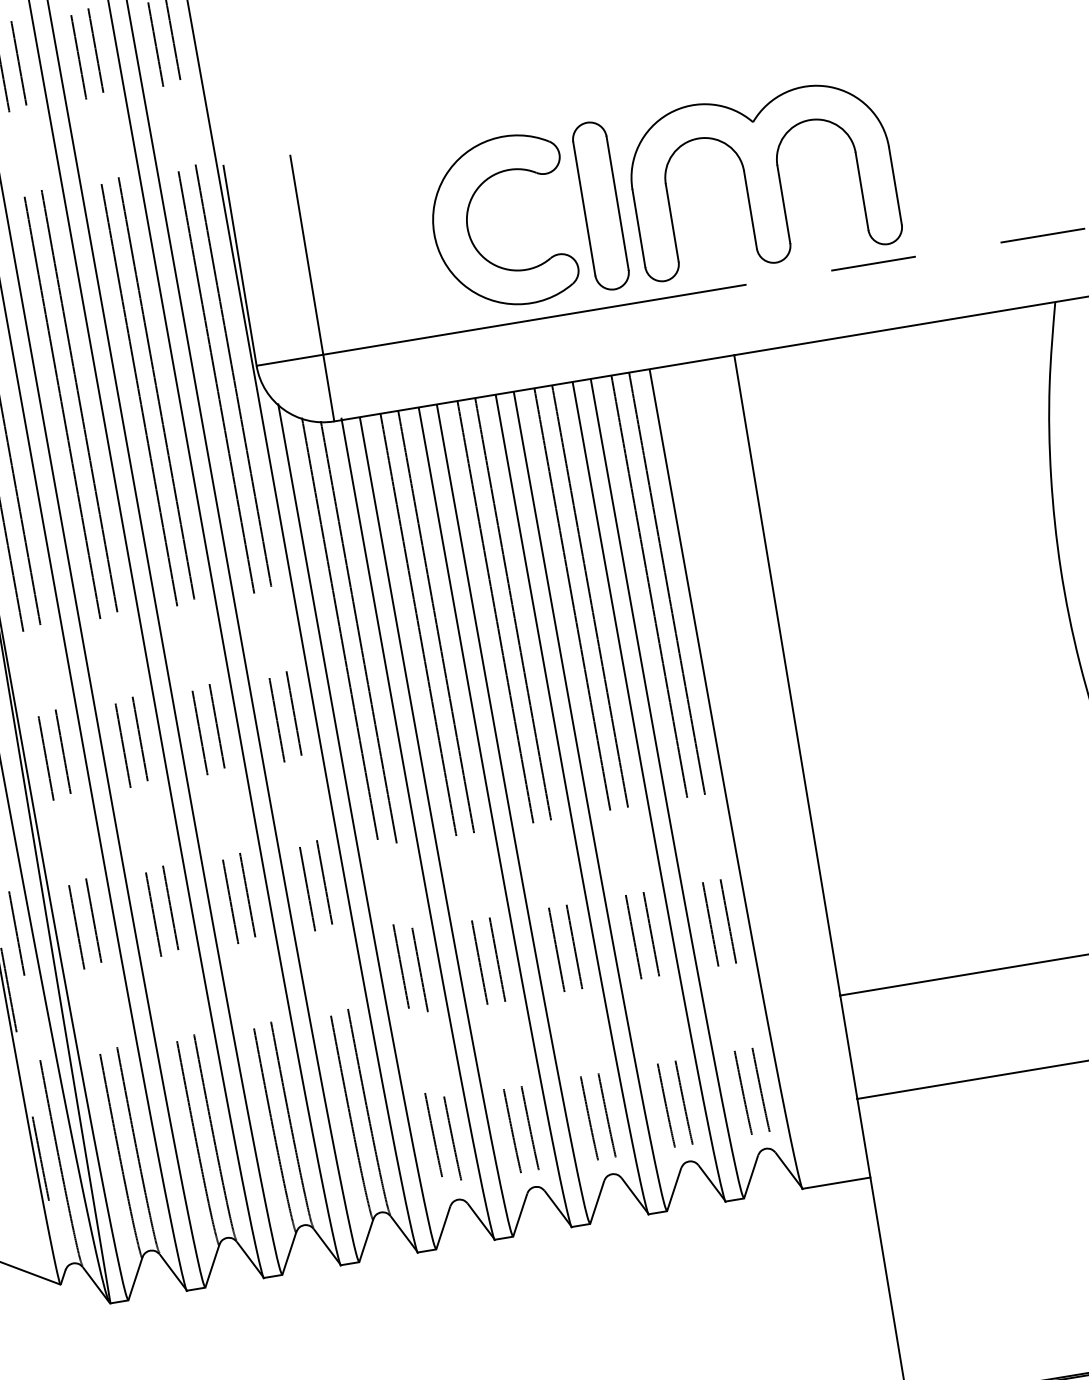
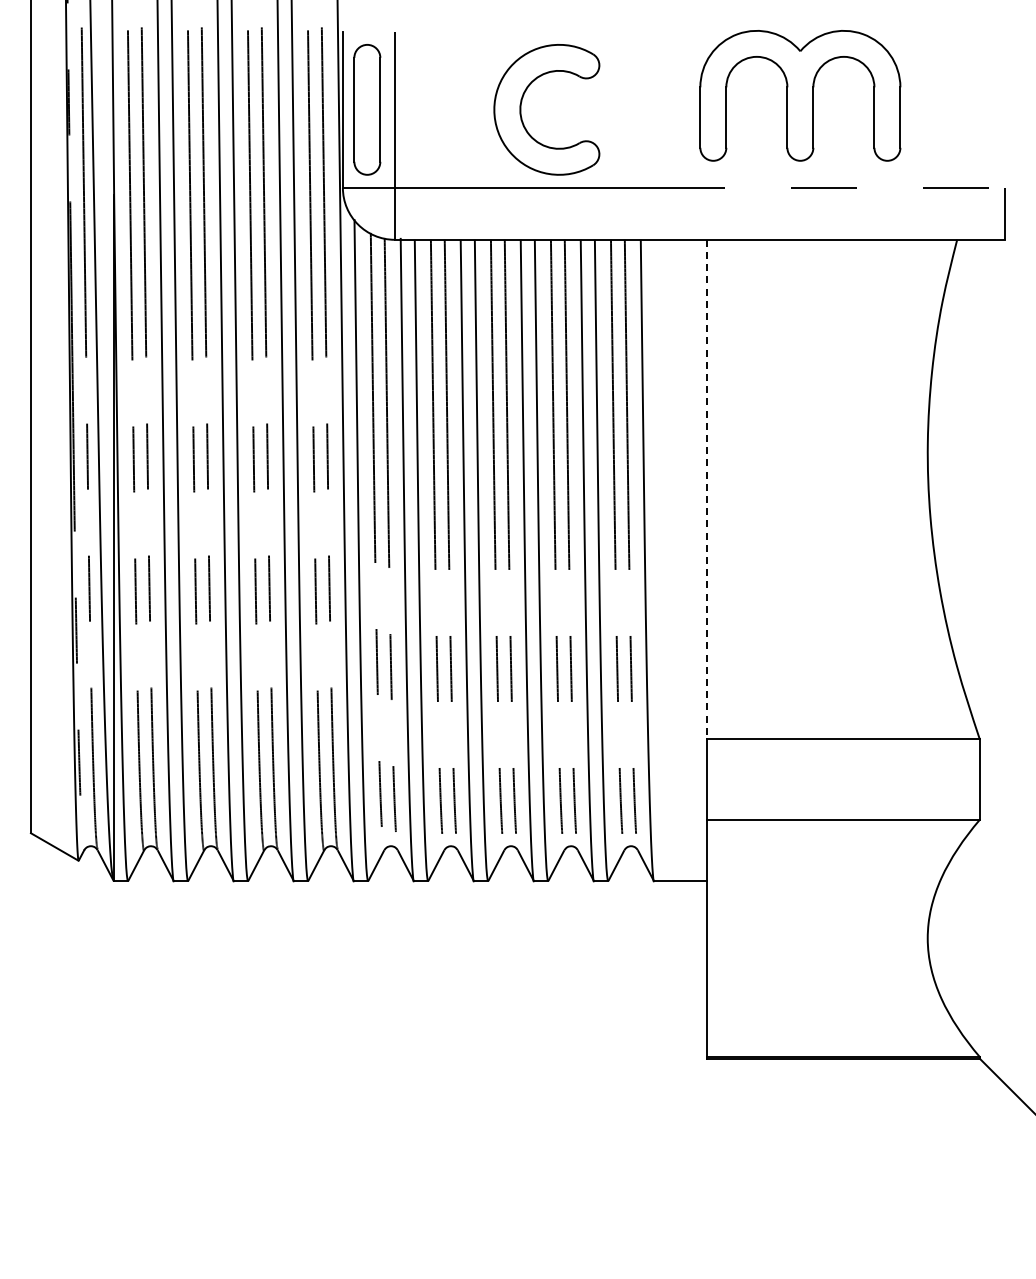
part: (762, 178) -> (800, 95), moved
part: (601, 205) -> (367, 109), moved
line: (786, 675) -> (706, 489), solid -> dashed

